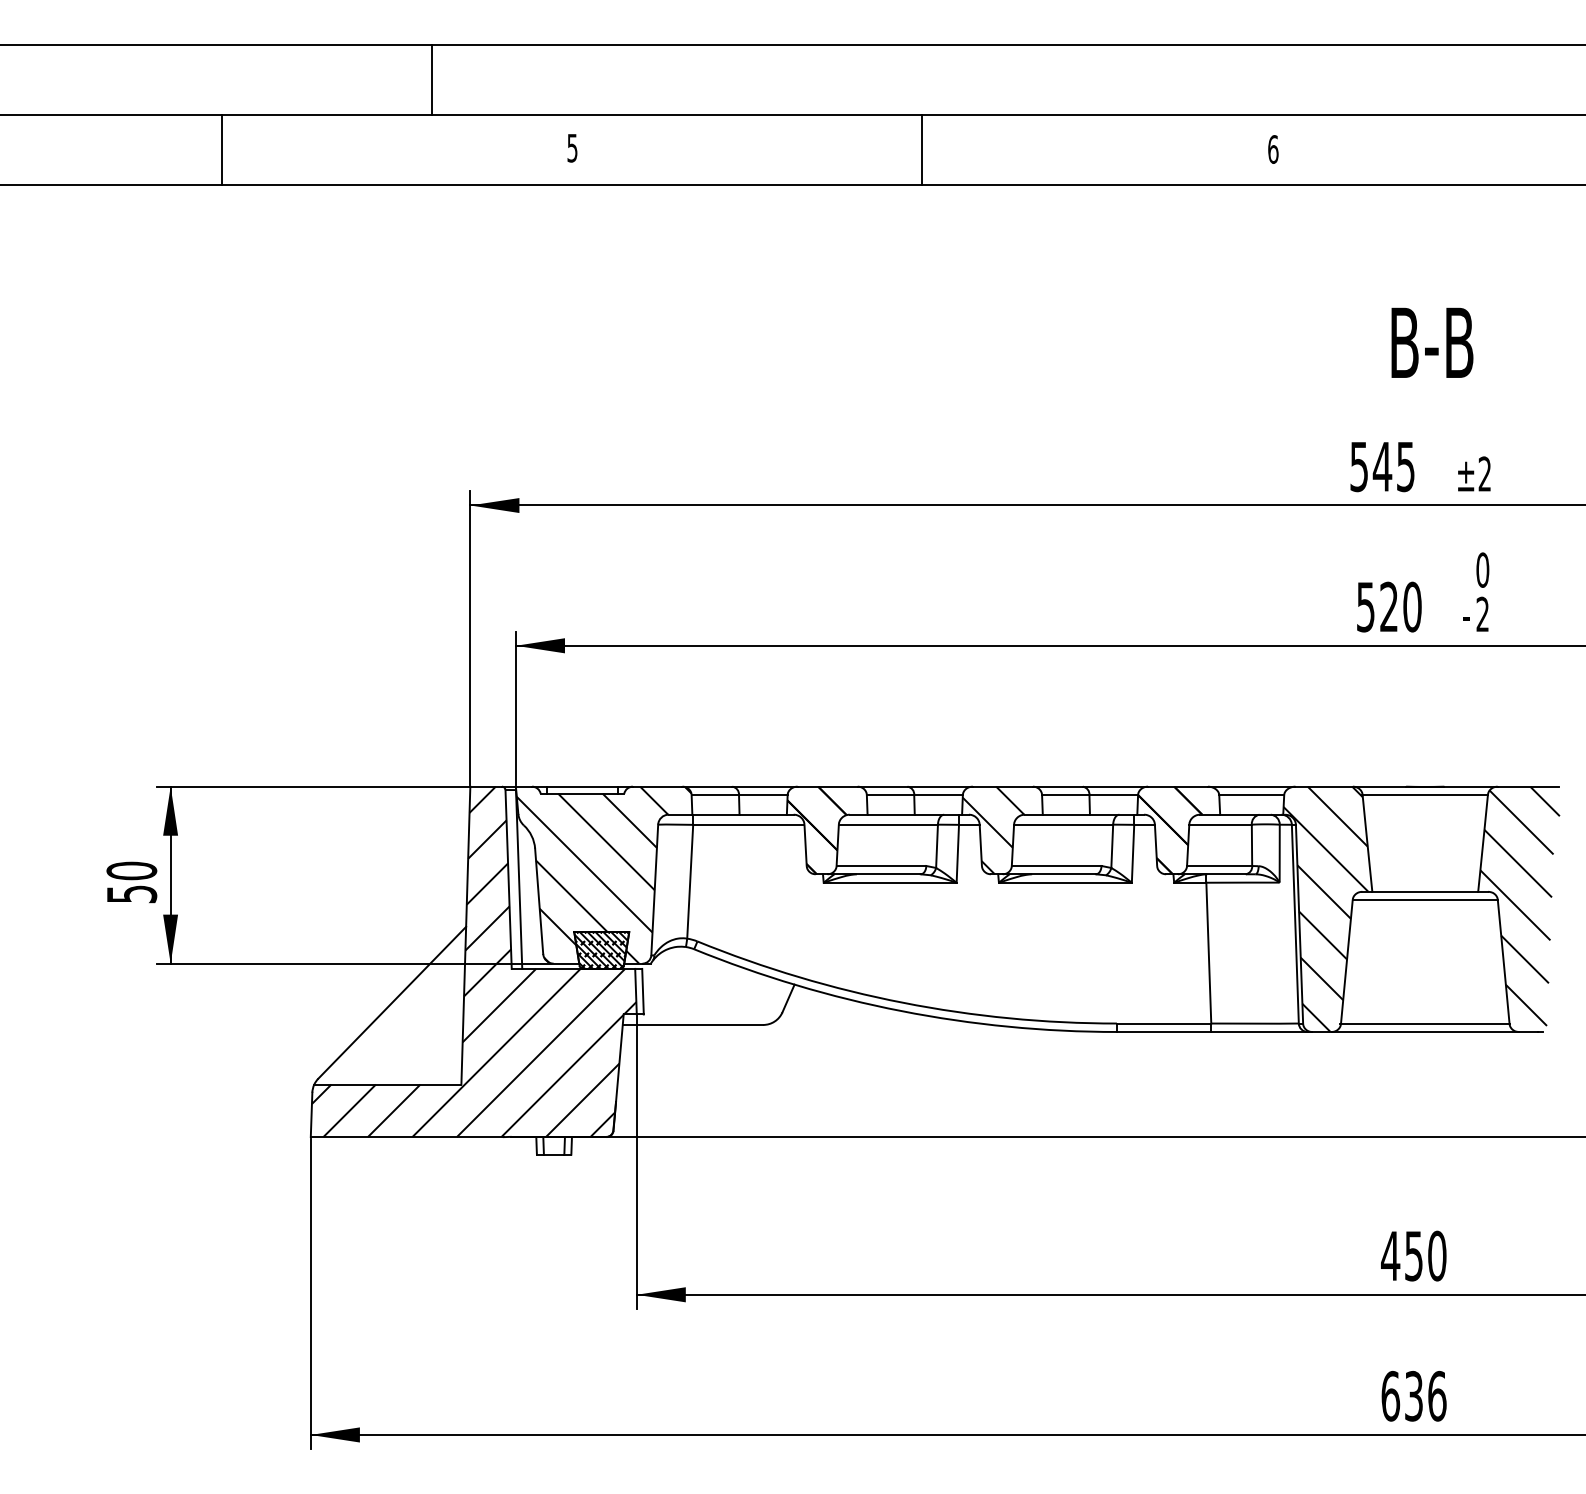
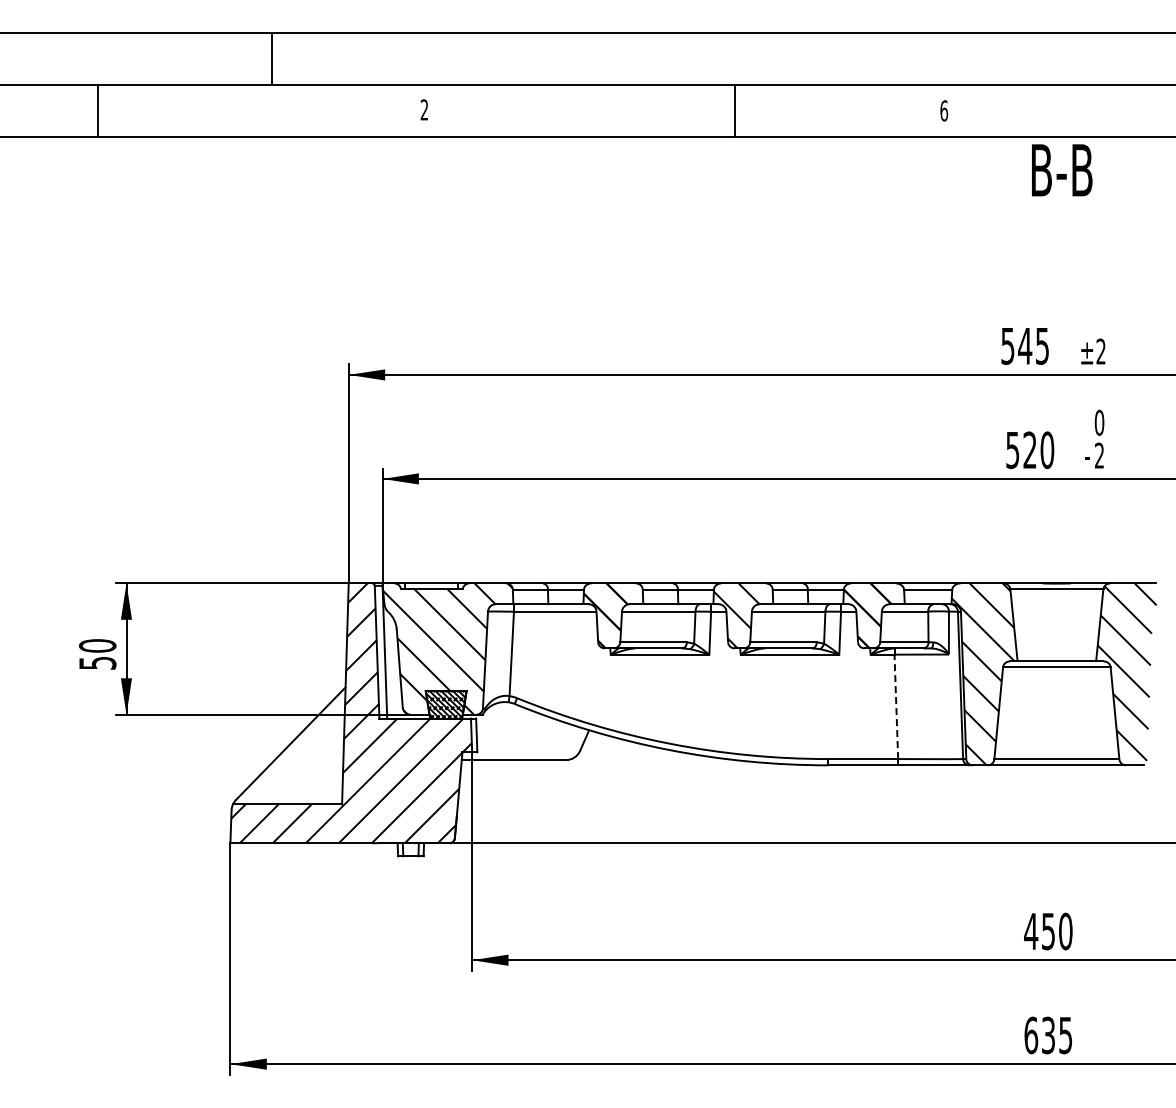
line: (432, 80) -> (272, 59), moved
text: (572, 147) -> (424, 109), 5 -> 2
line: (221, 150) -> (98, 111), moved
line: (921, 150) -> (734, 111), moved
text: (1432, 343) -> (1062, 170), moved
line: (1209, 952) -> (896, 706), solid -> dashed
text: (1436, 1396) -> (1065, 1035), 636 -> 635

